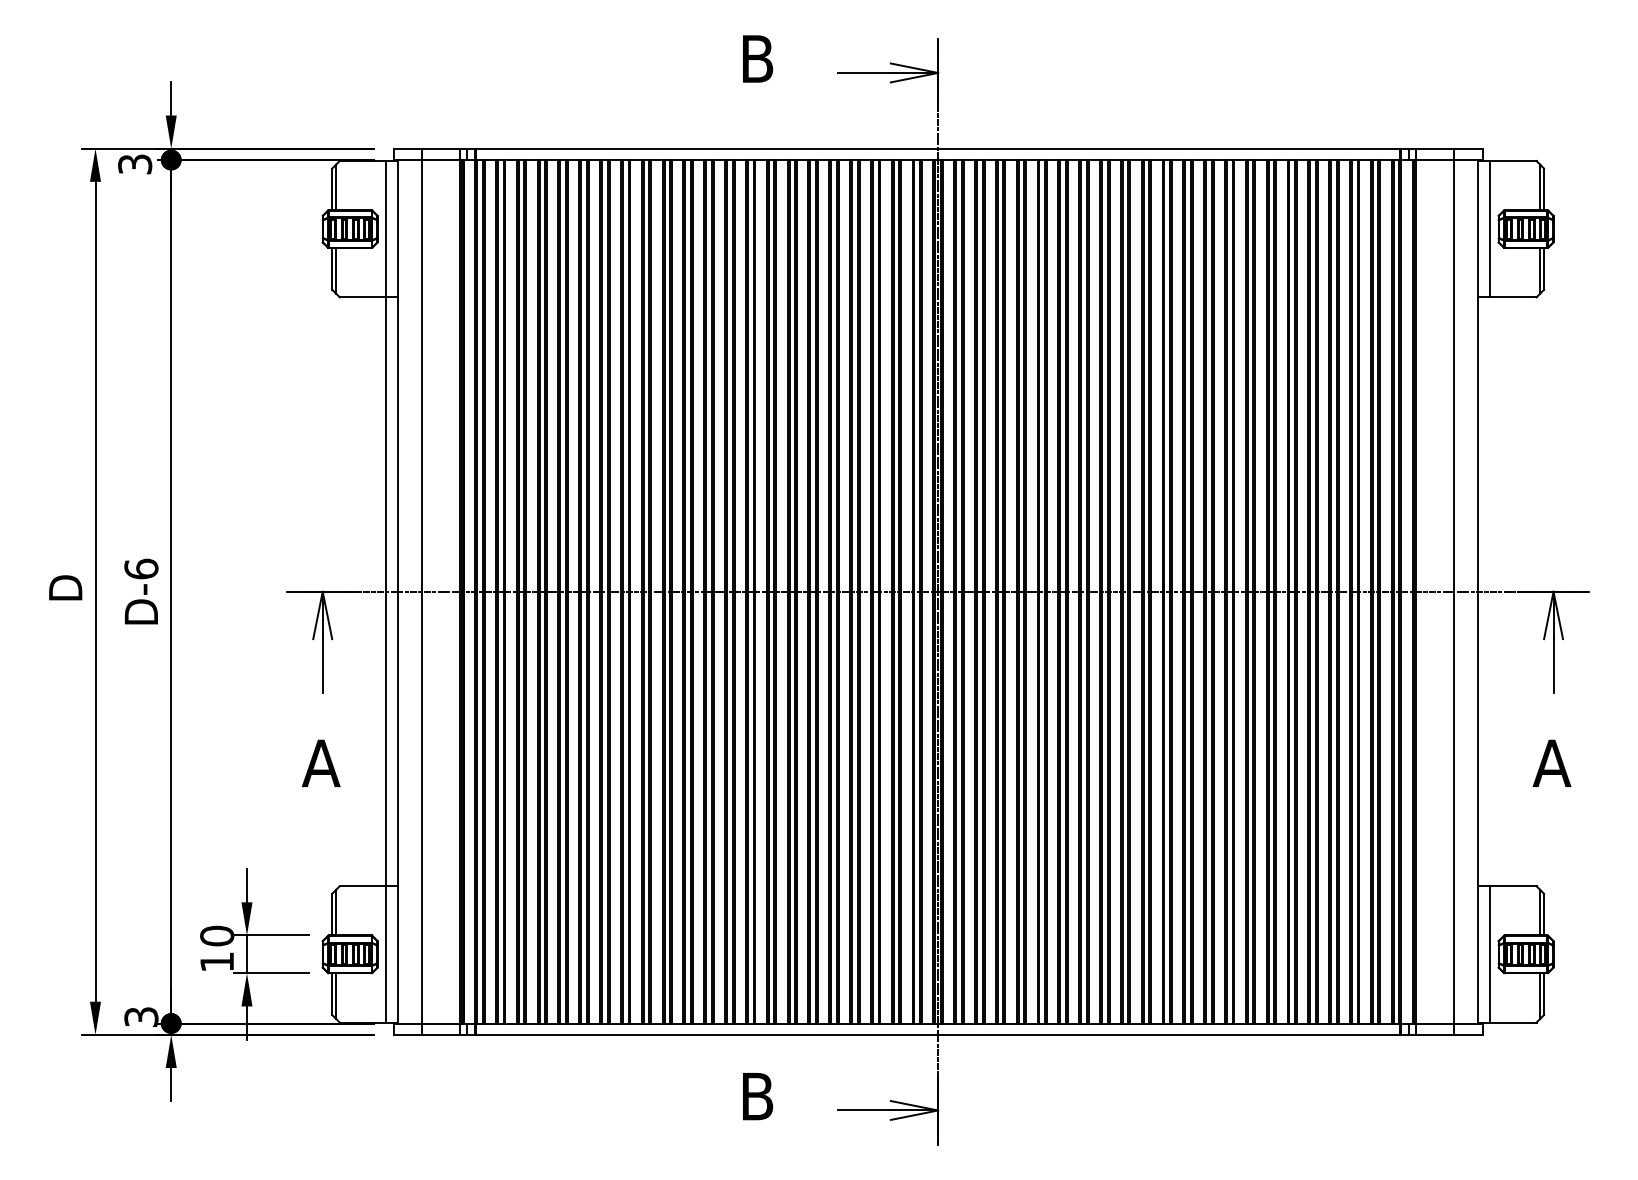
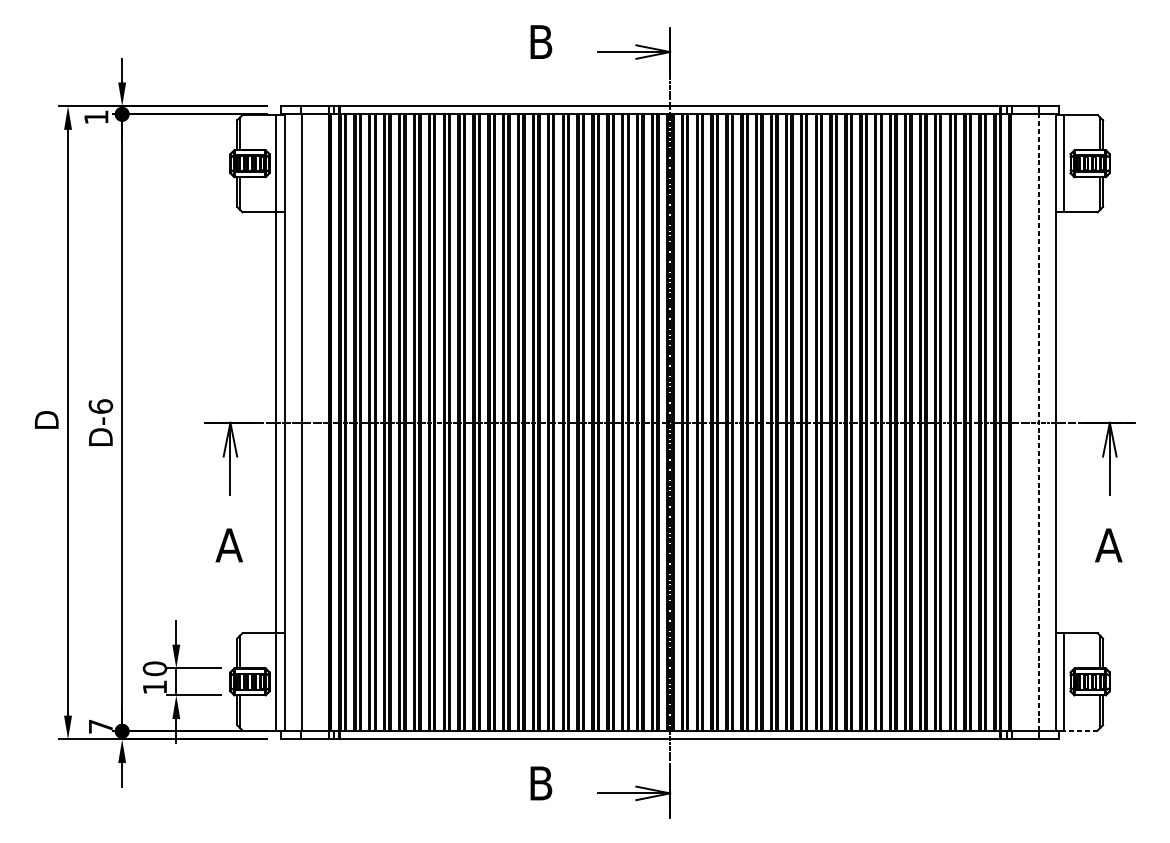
text: (135, 164) -> (96, 117), 3 -> 1
line: (1453, 591) -> (1038, 422), solid -> dashed
text: (141, 1016) -> (100, 726), 3 -> 7
line: (1512, 1022) -> (1080, 730), solid -> dashed

